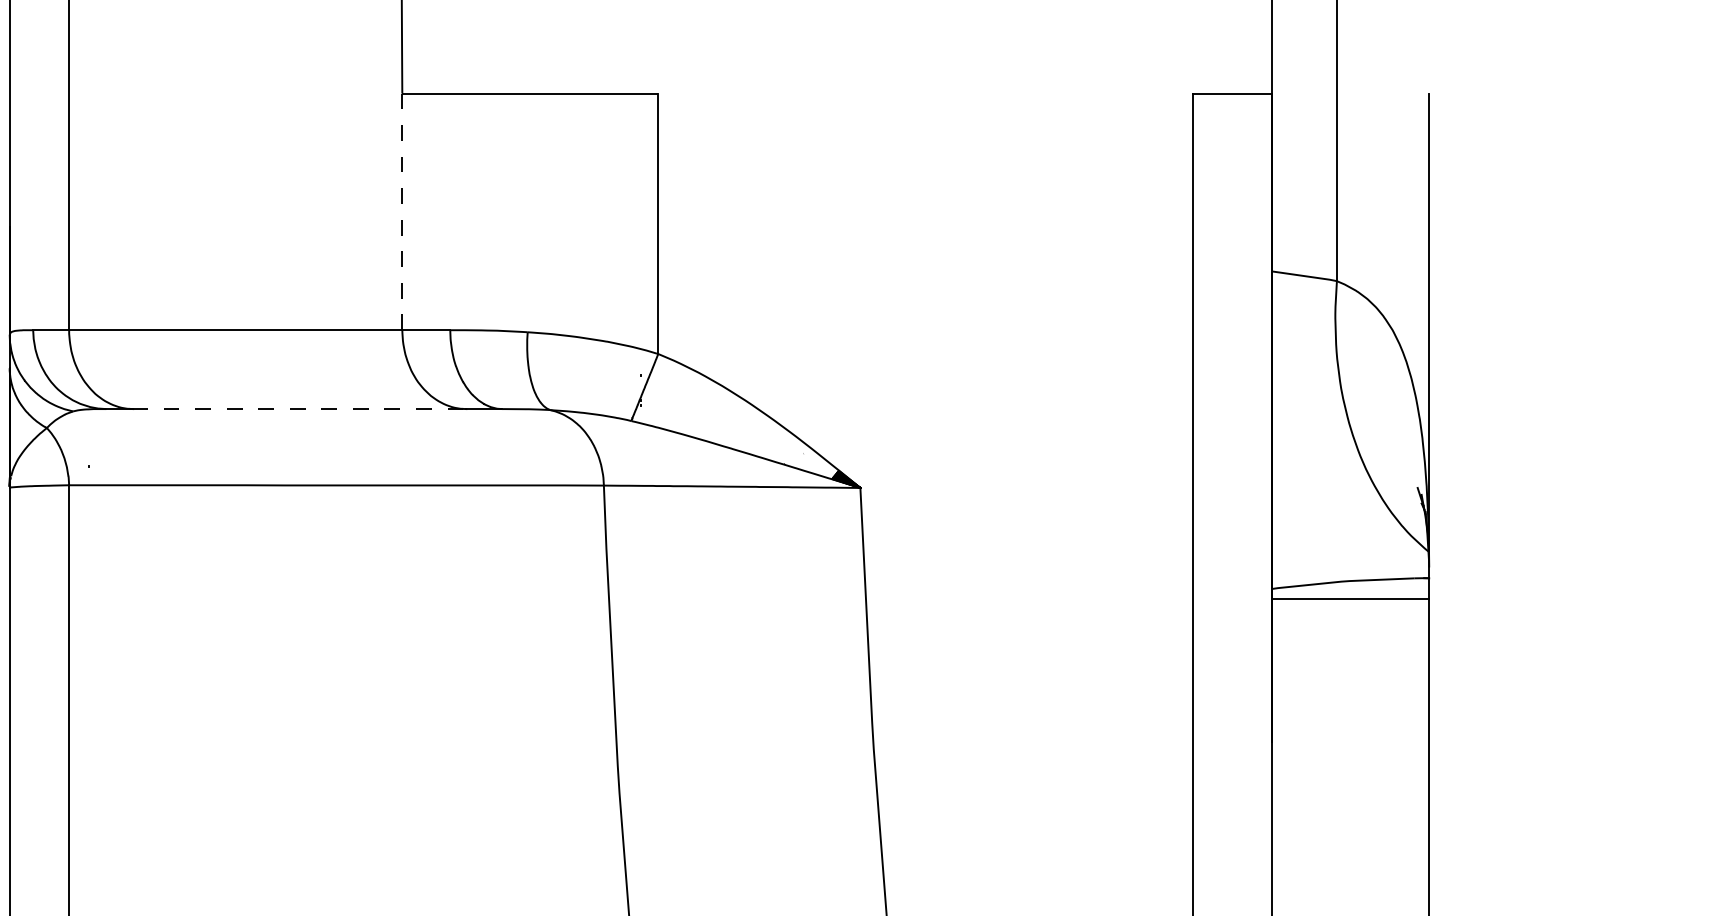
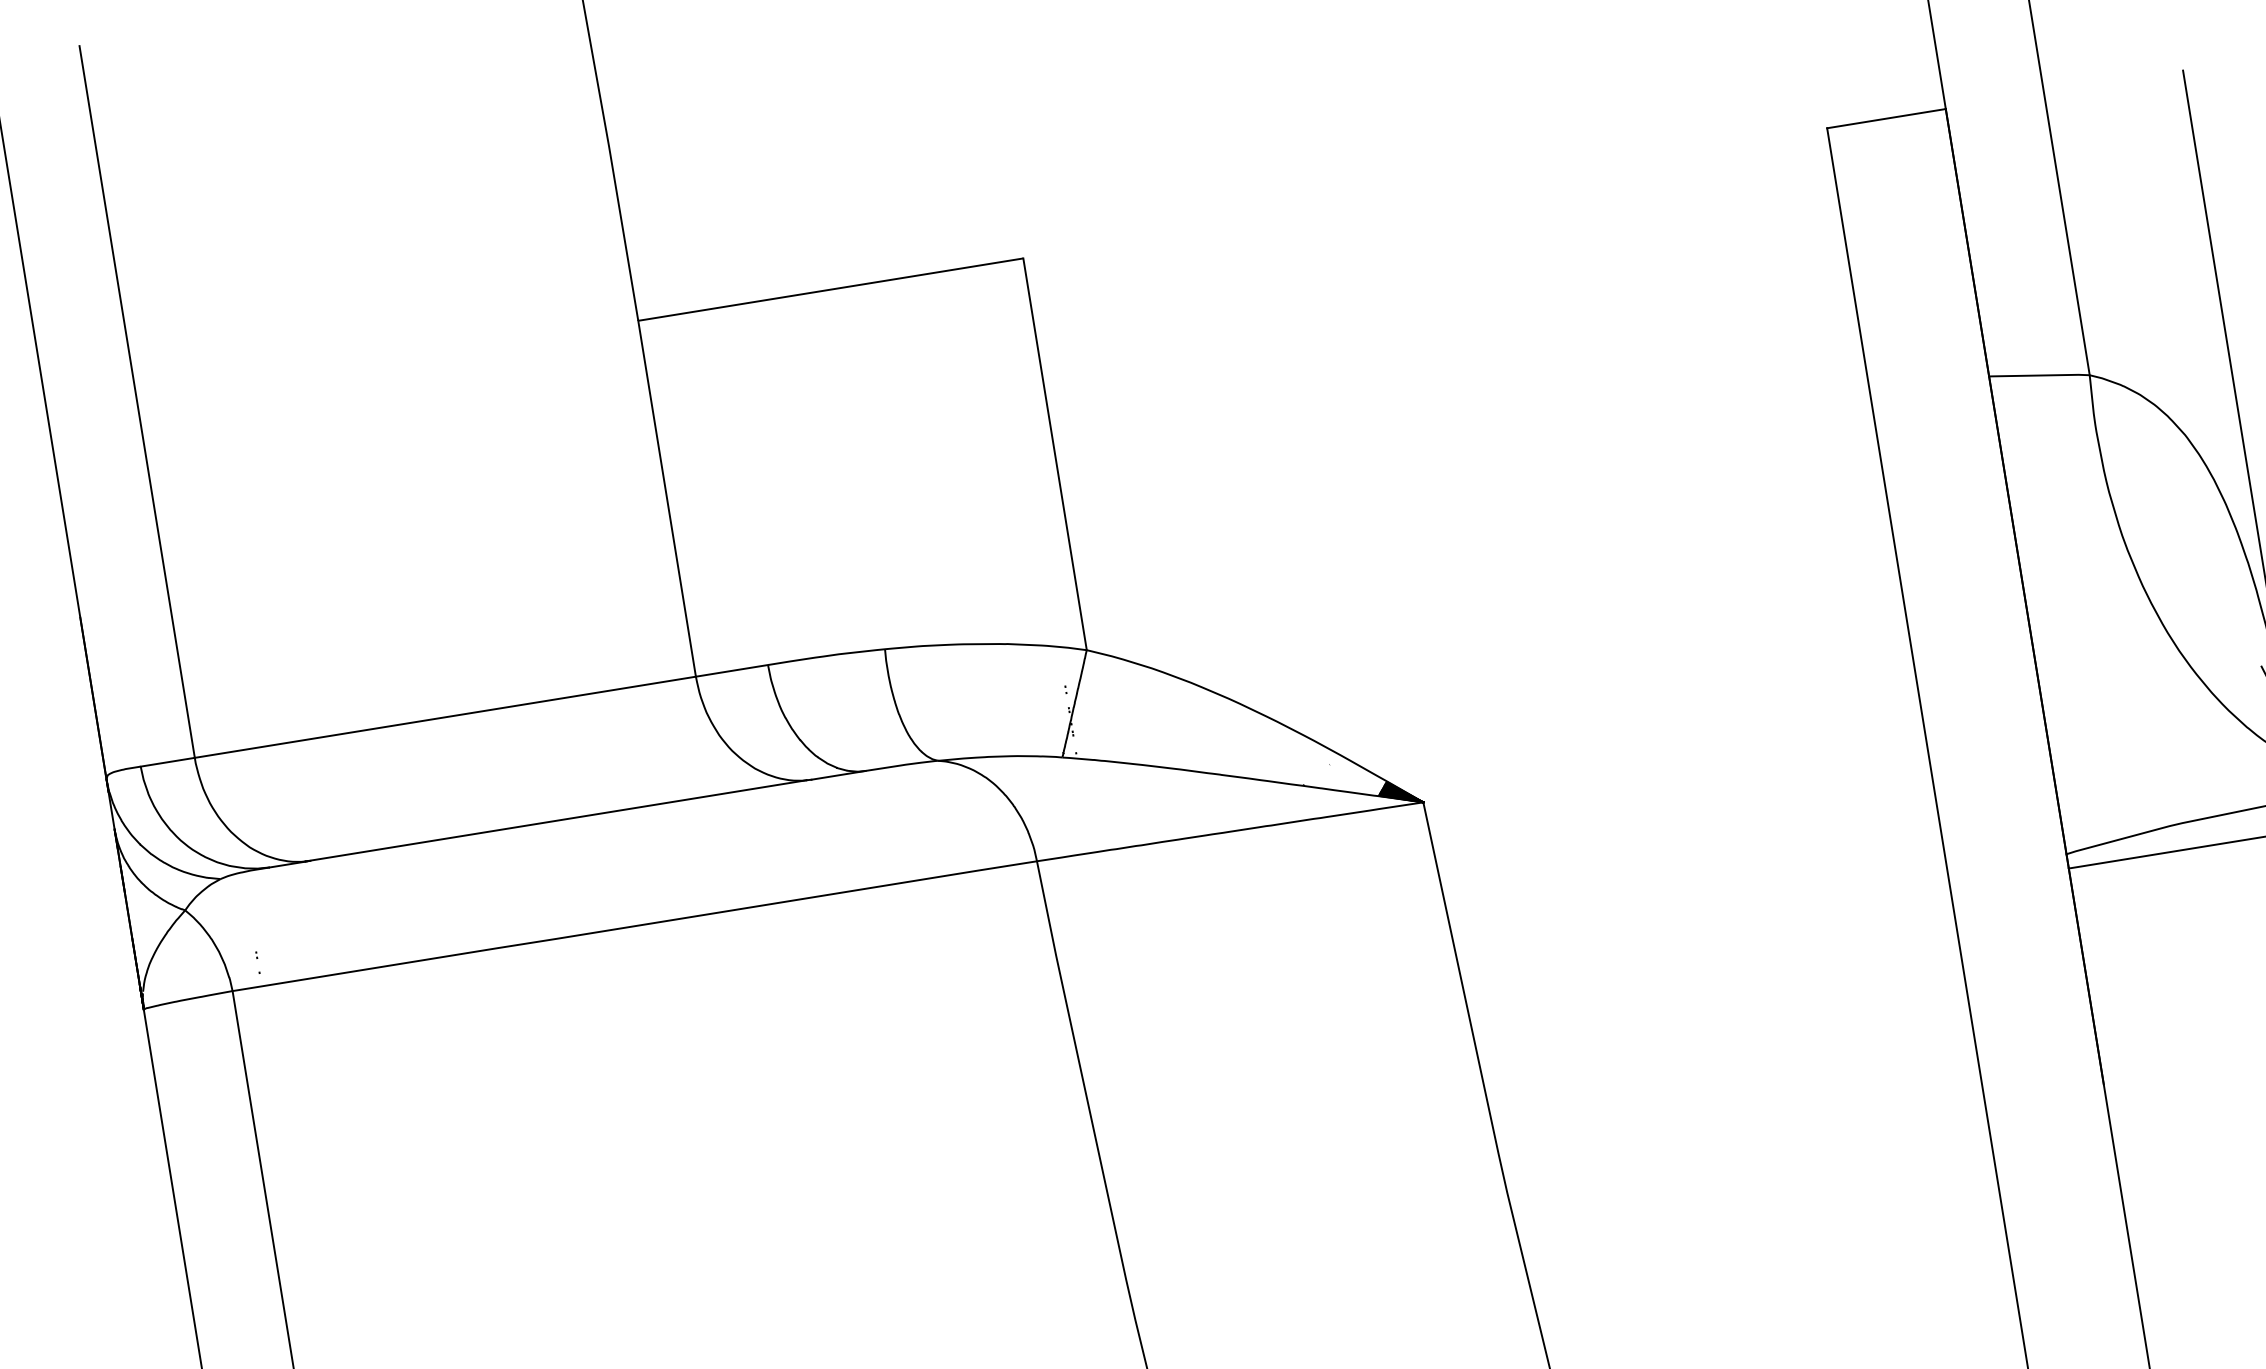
line: (402, 211) -> (667, 498), dashed -> solid
line: (296, 408) -> (555, 820), dashed -> solid

